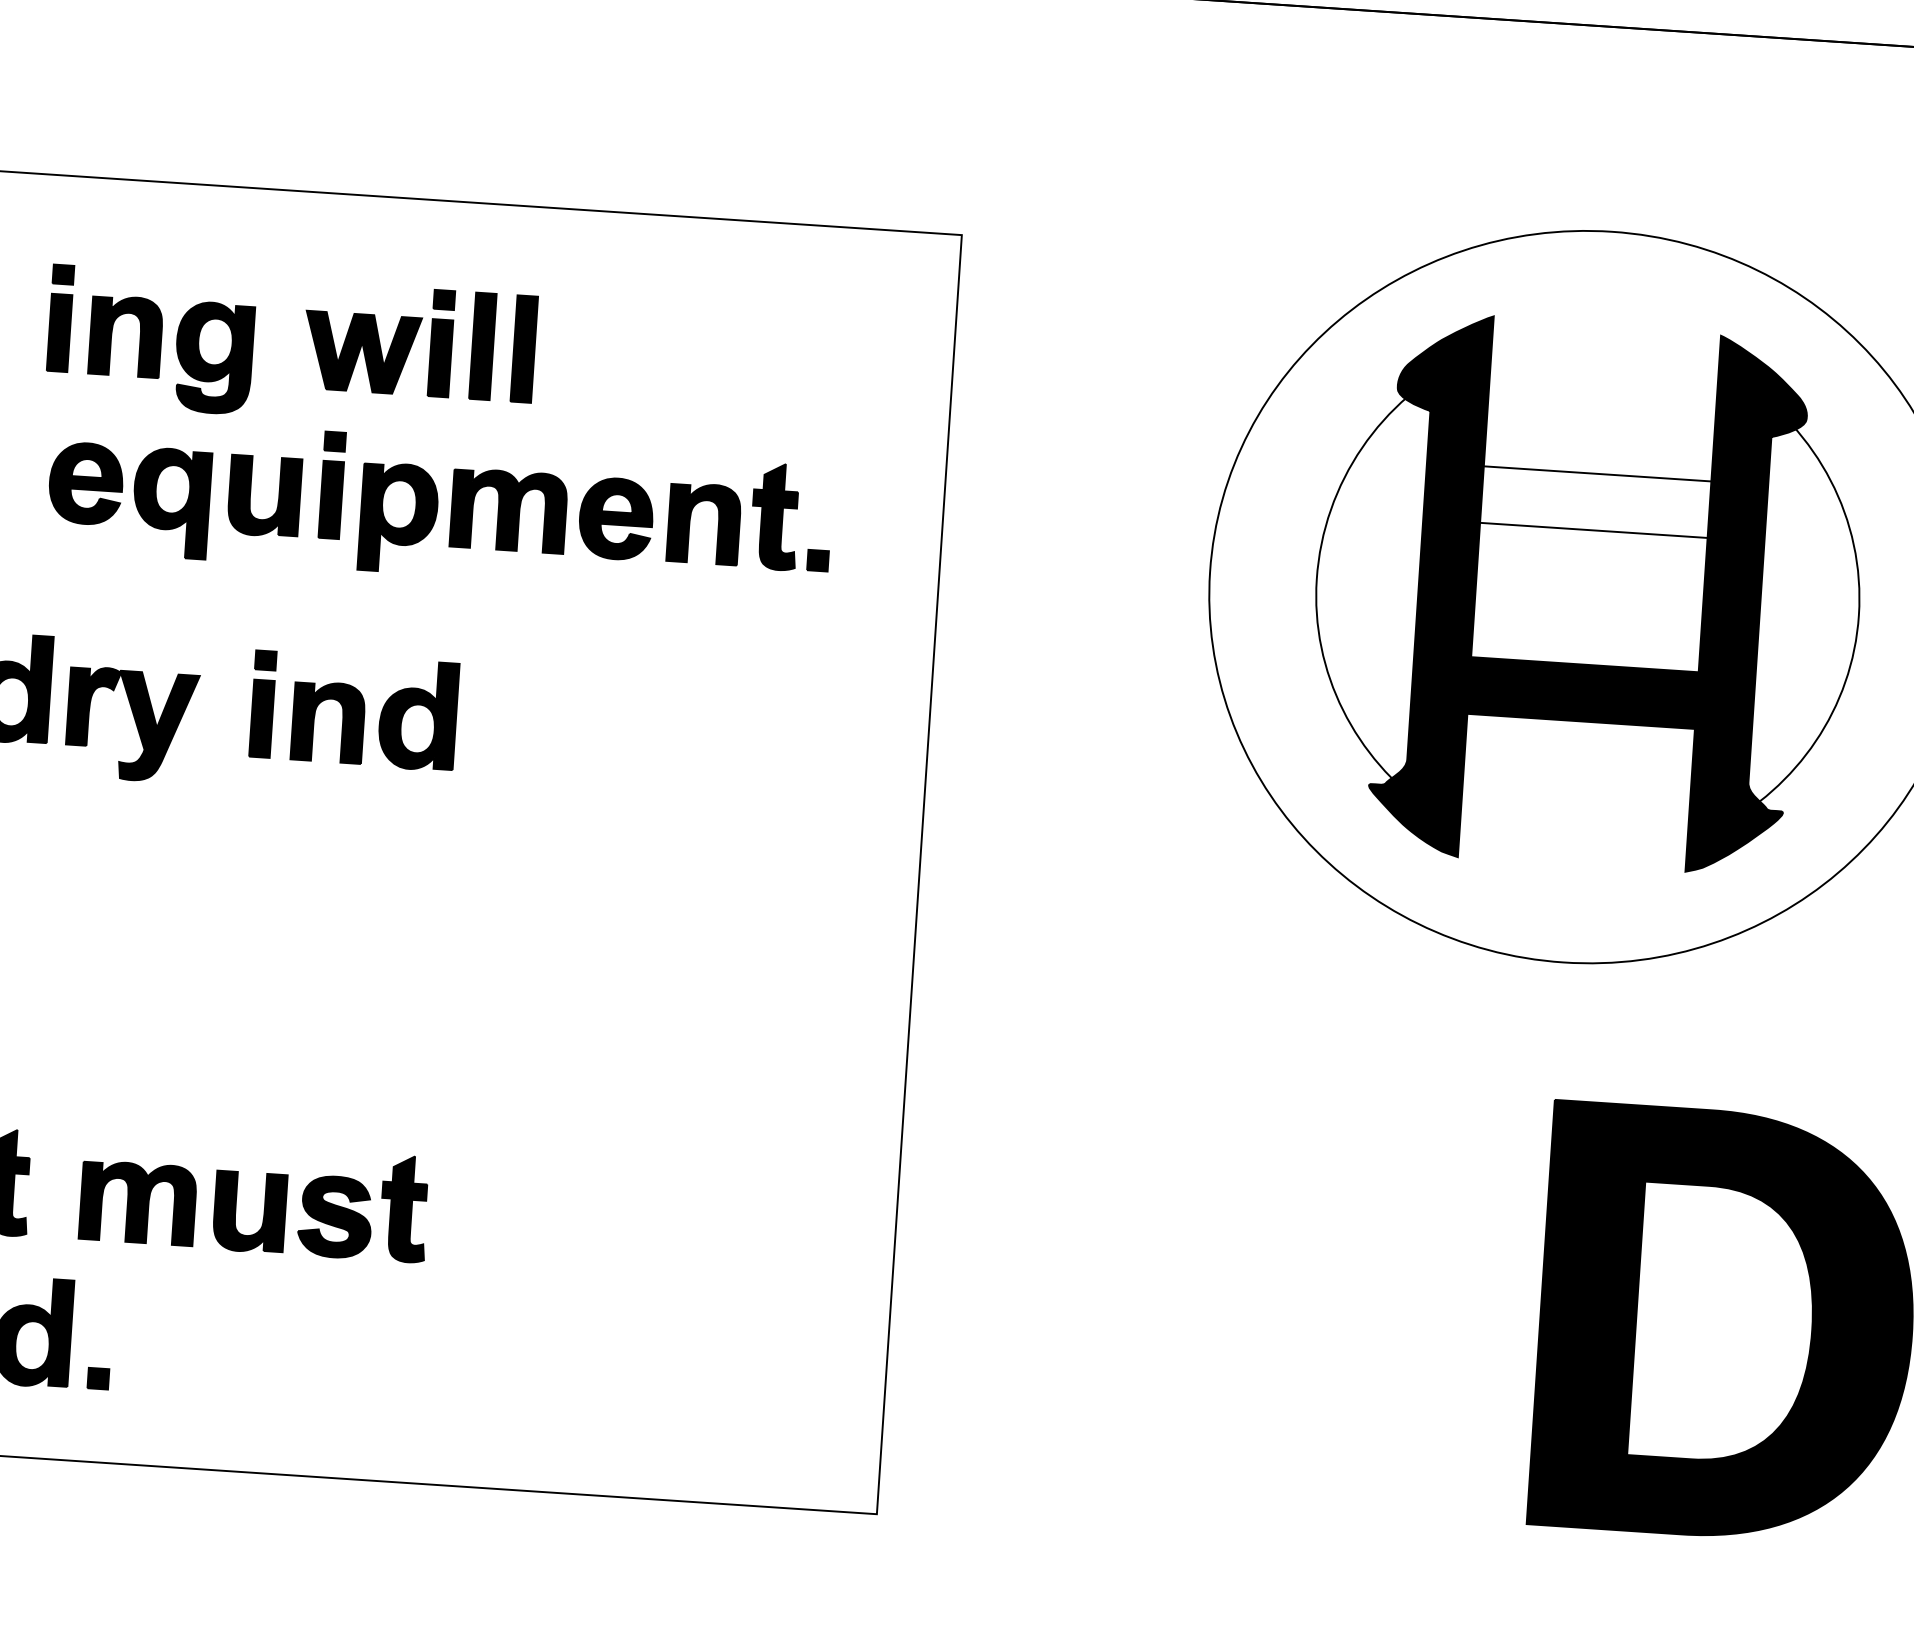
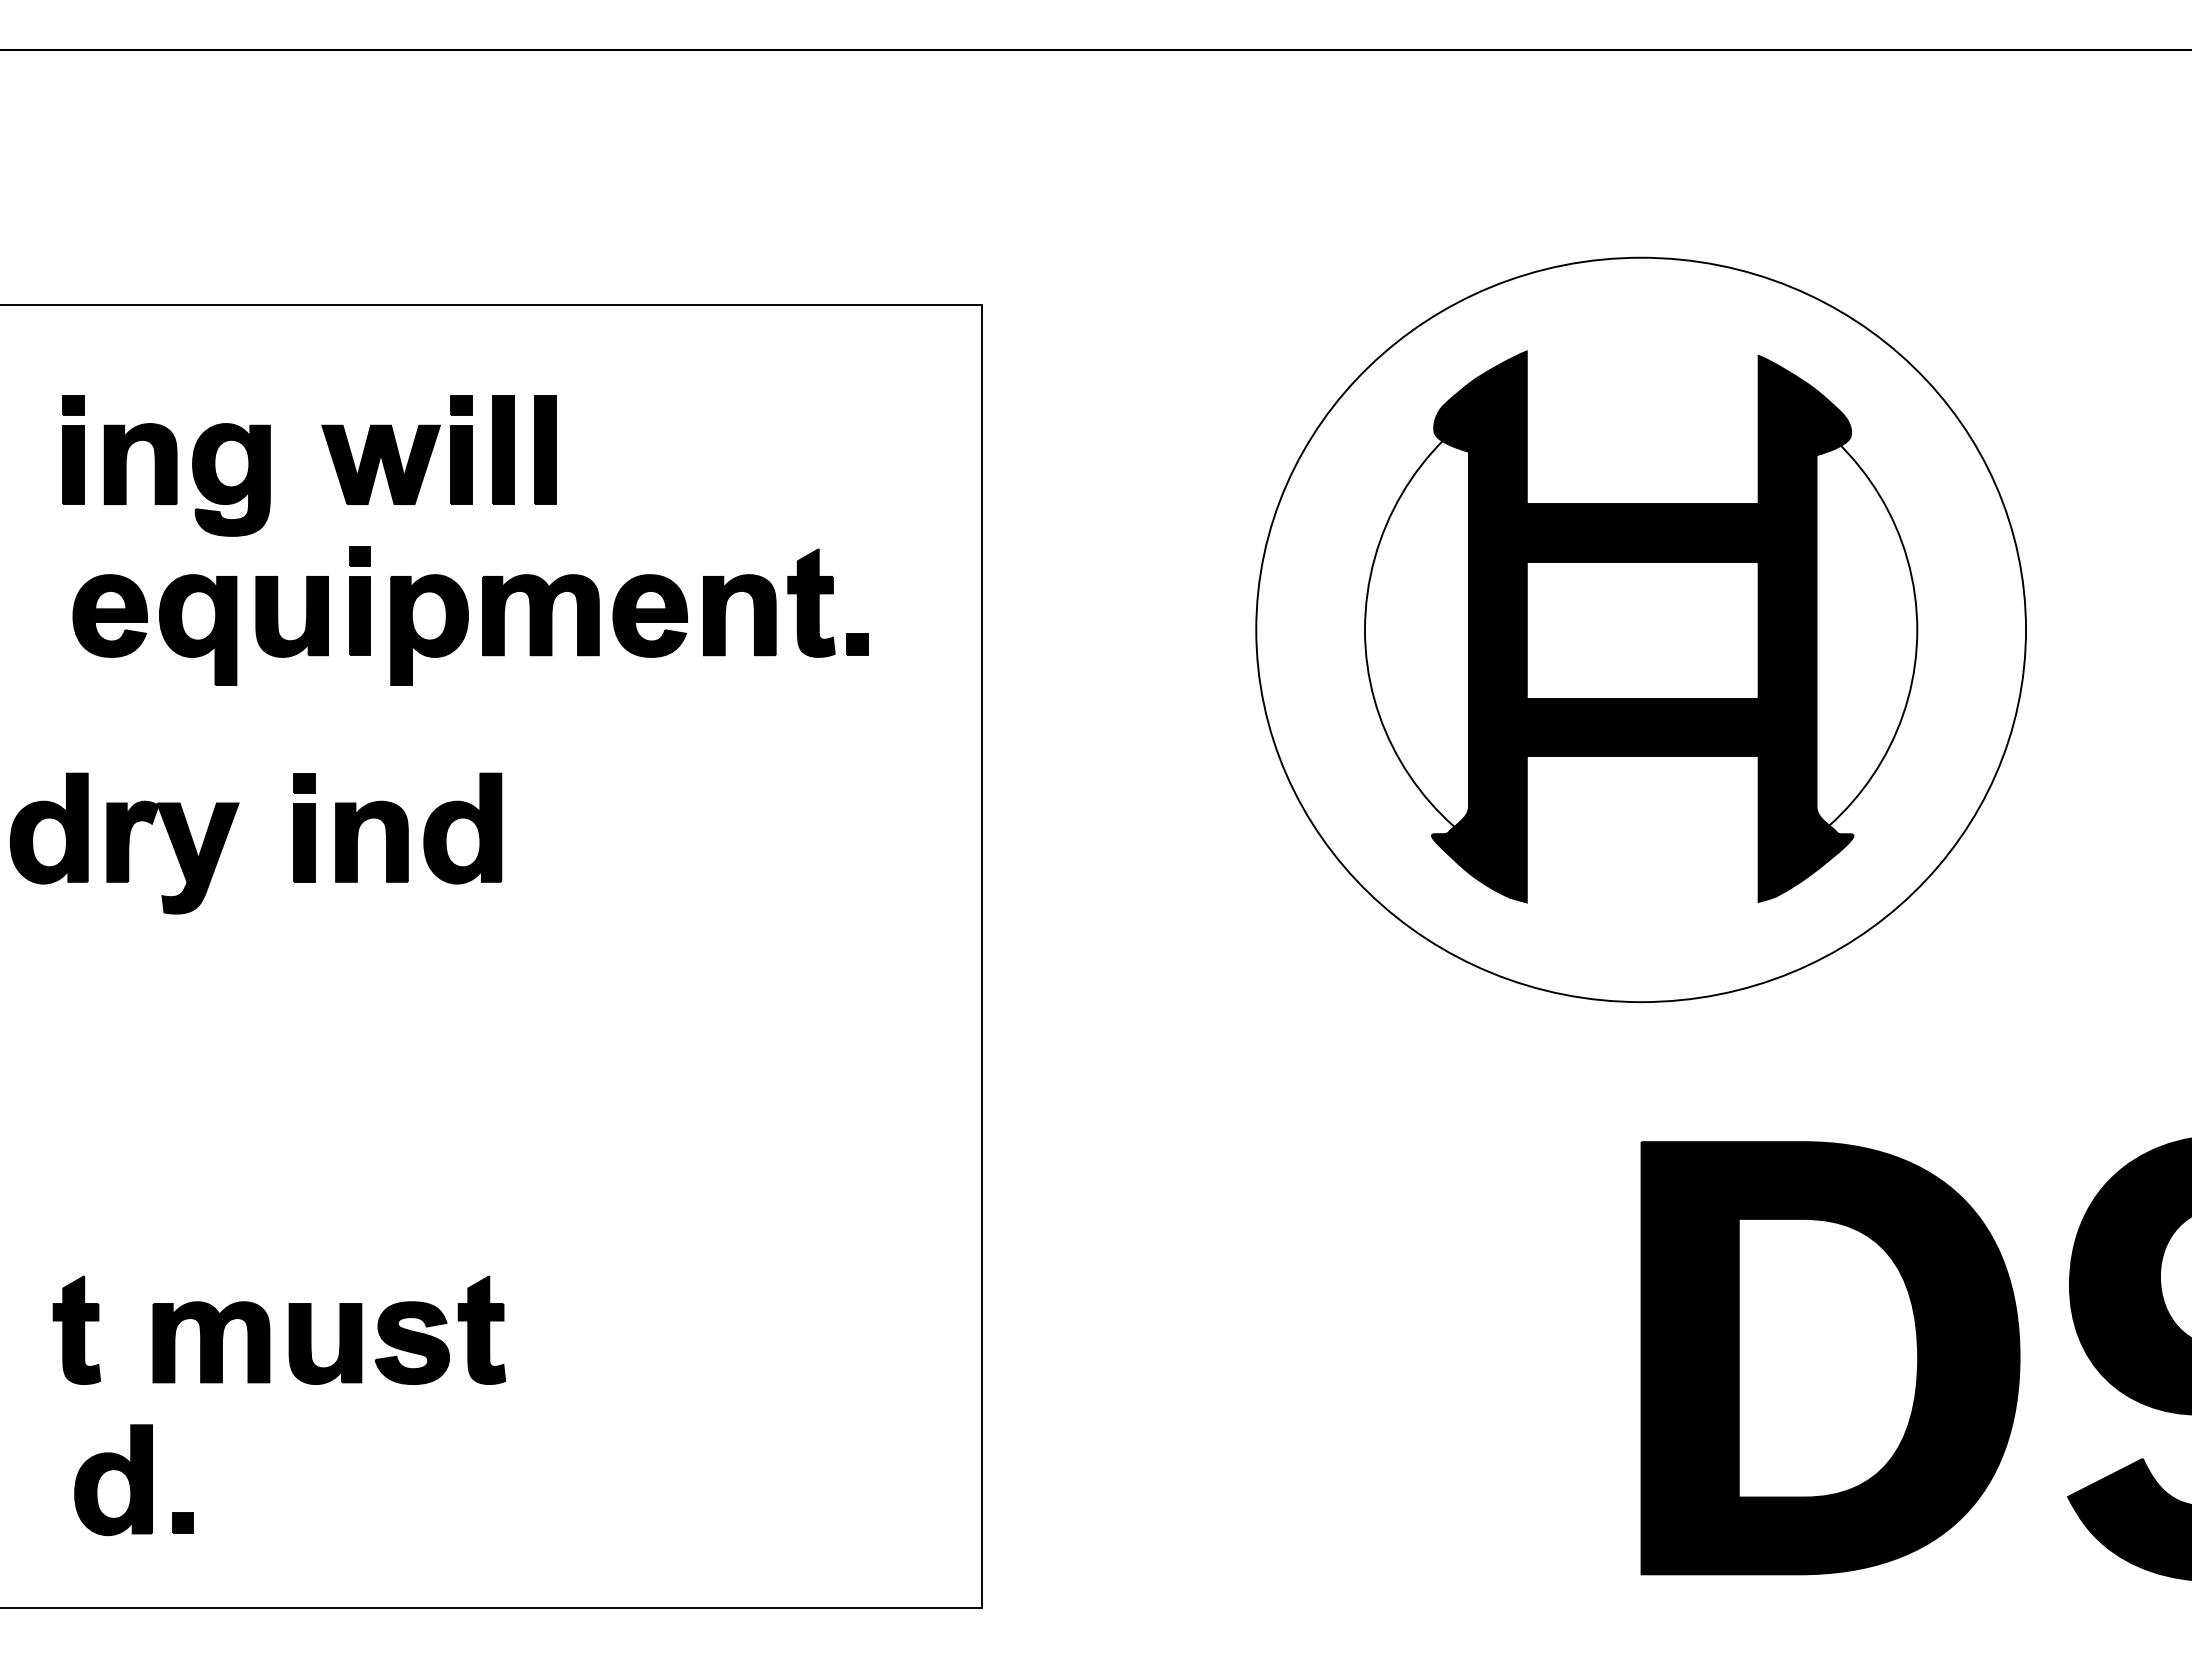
fill: (1588, 501) -> (1635, 532), added

